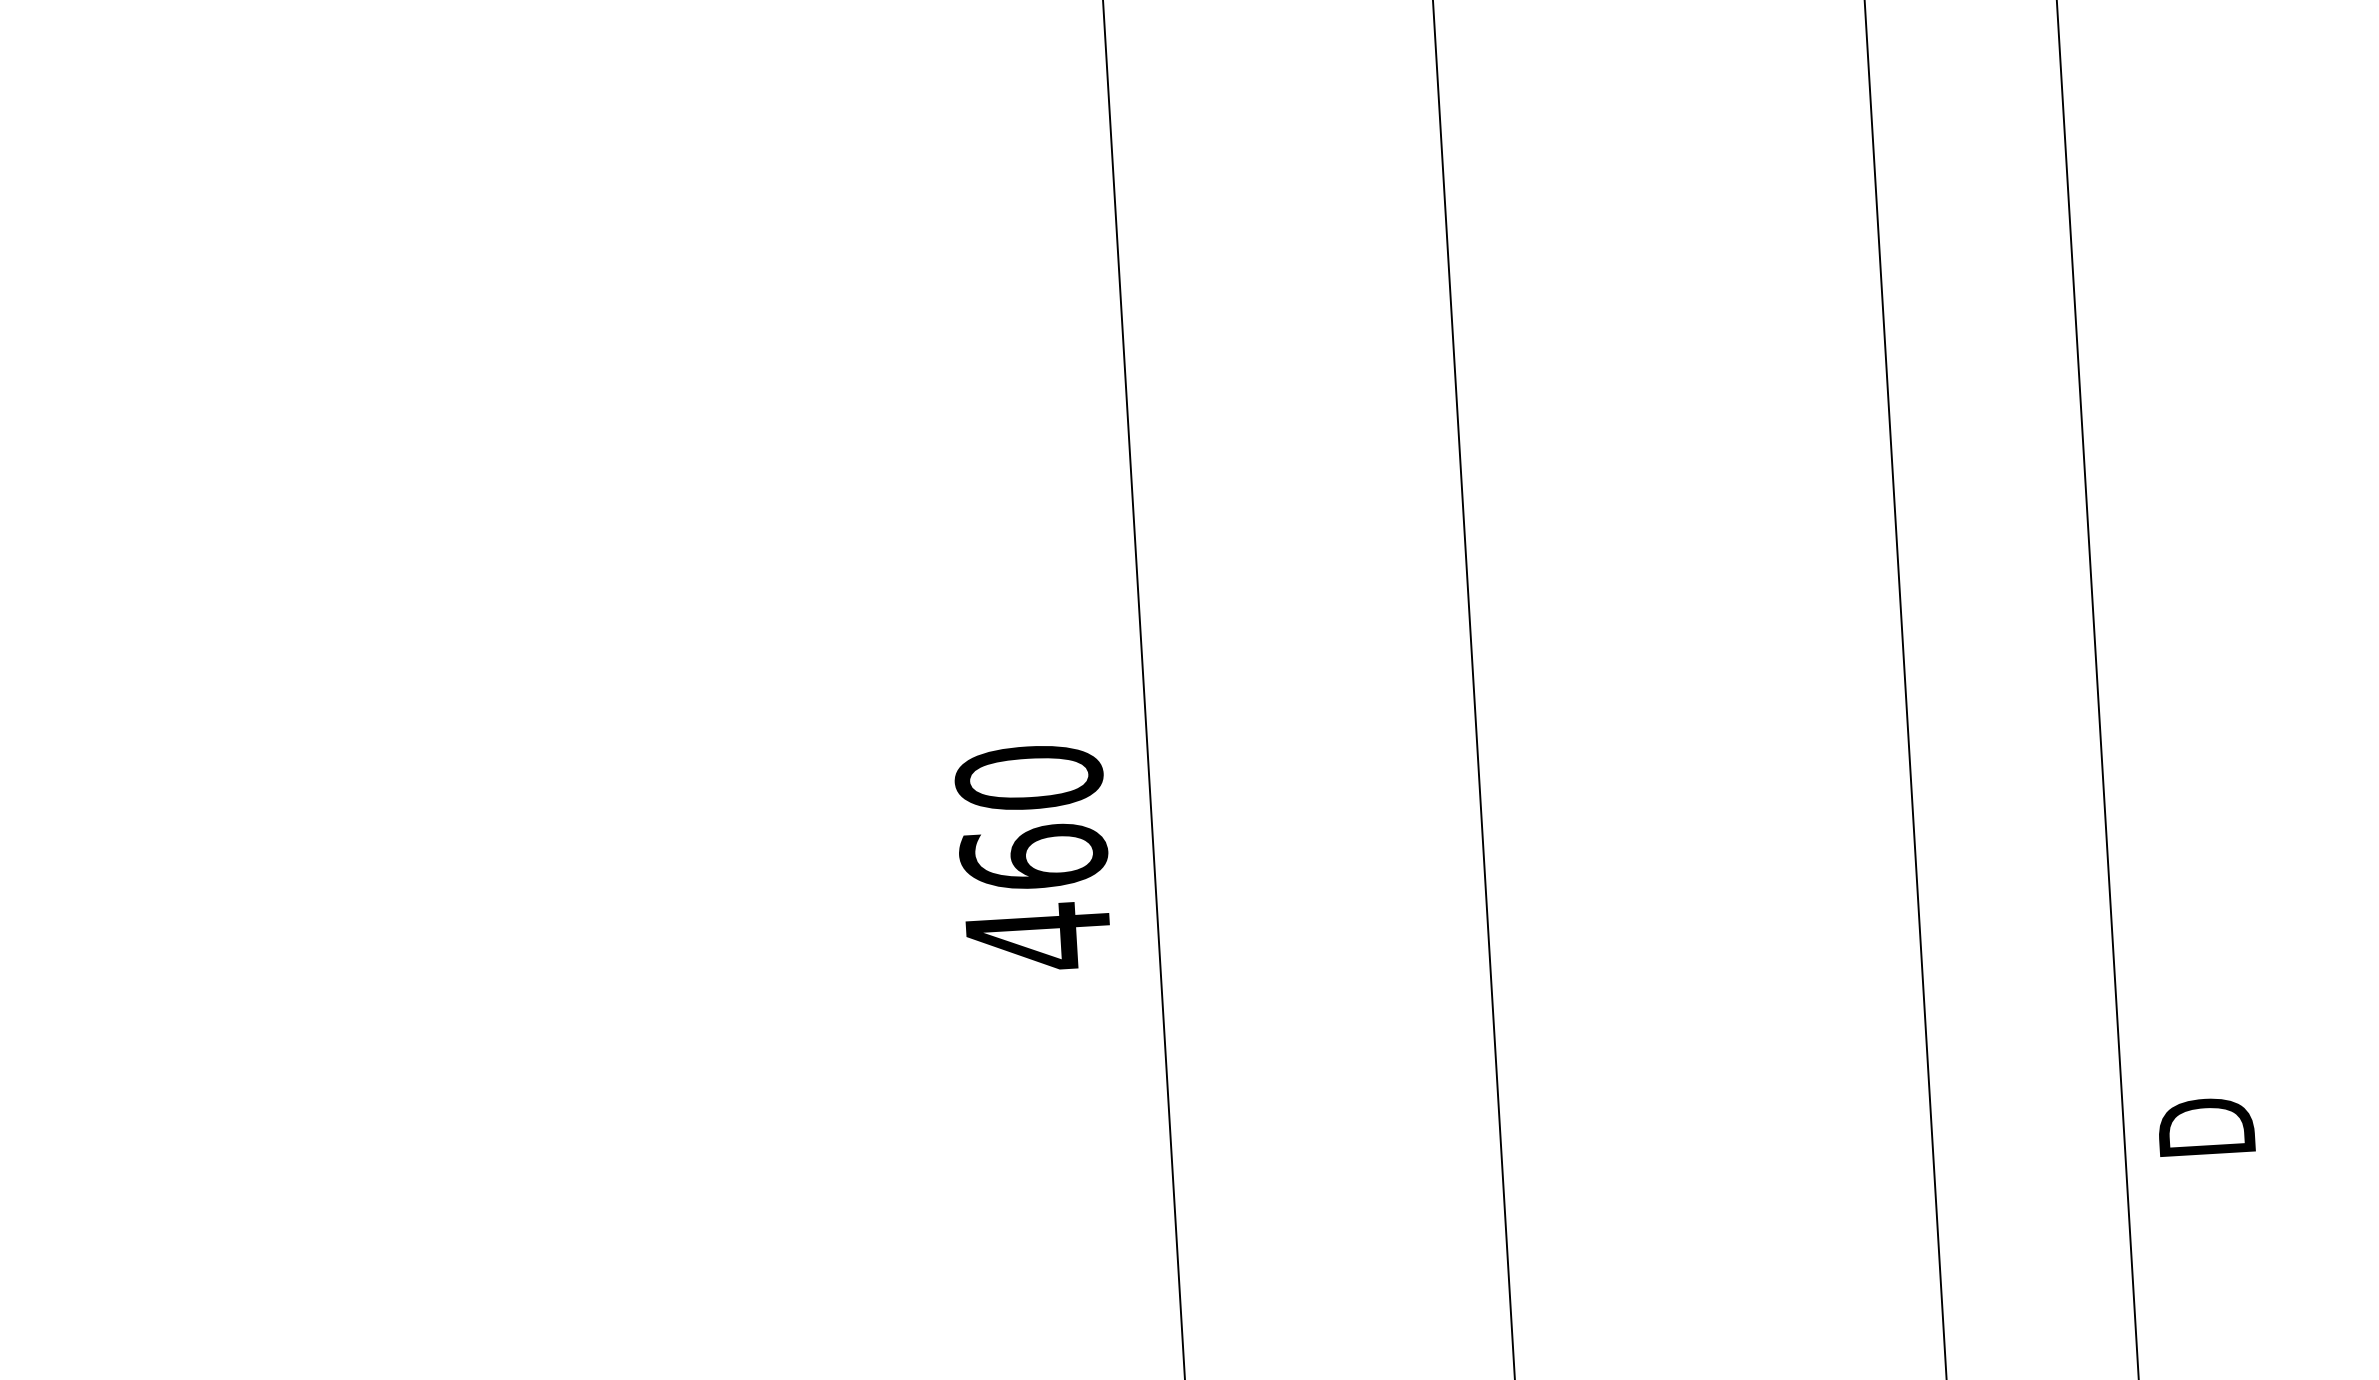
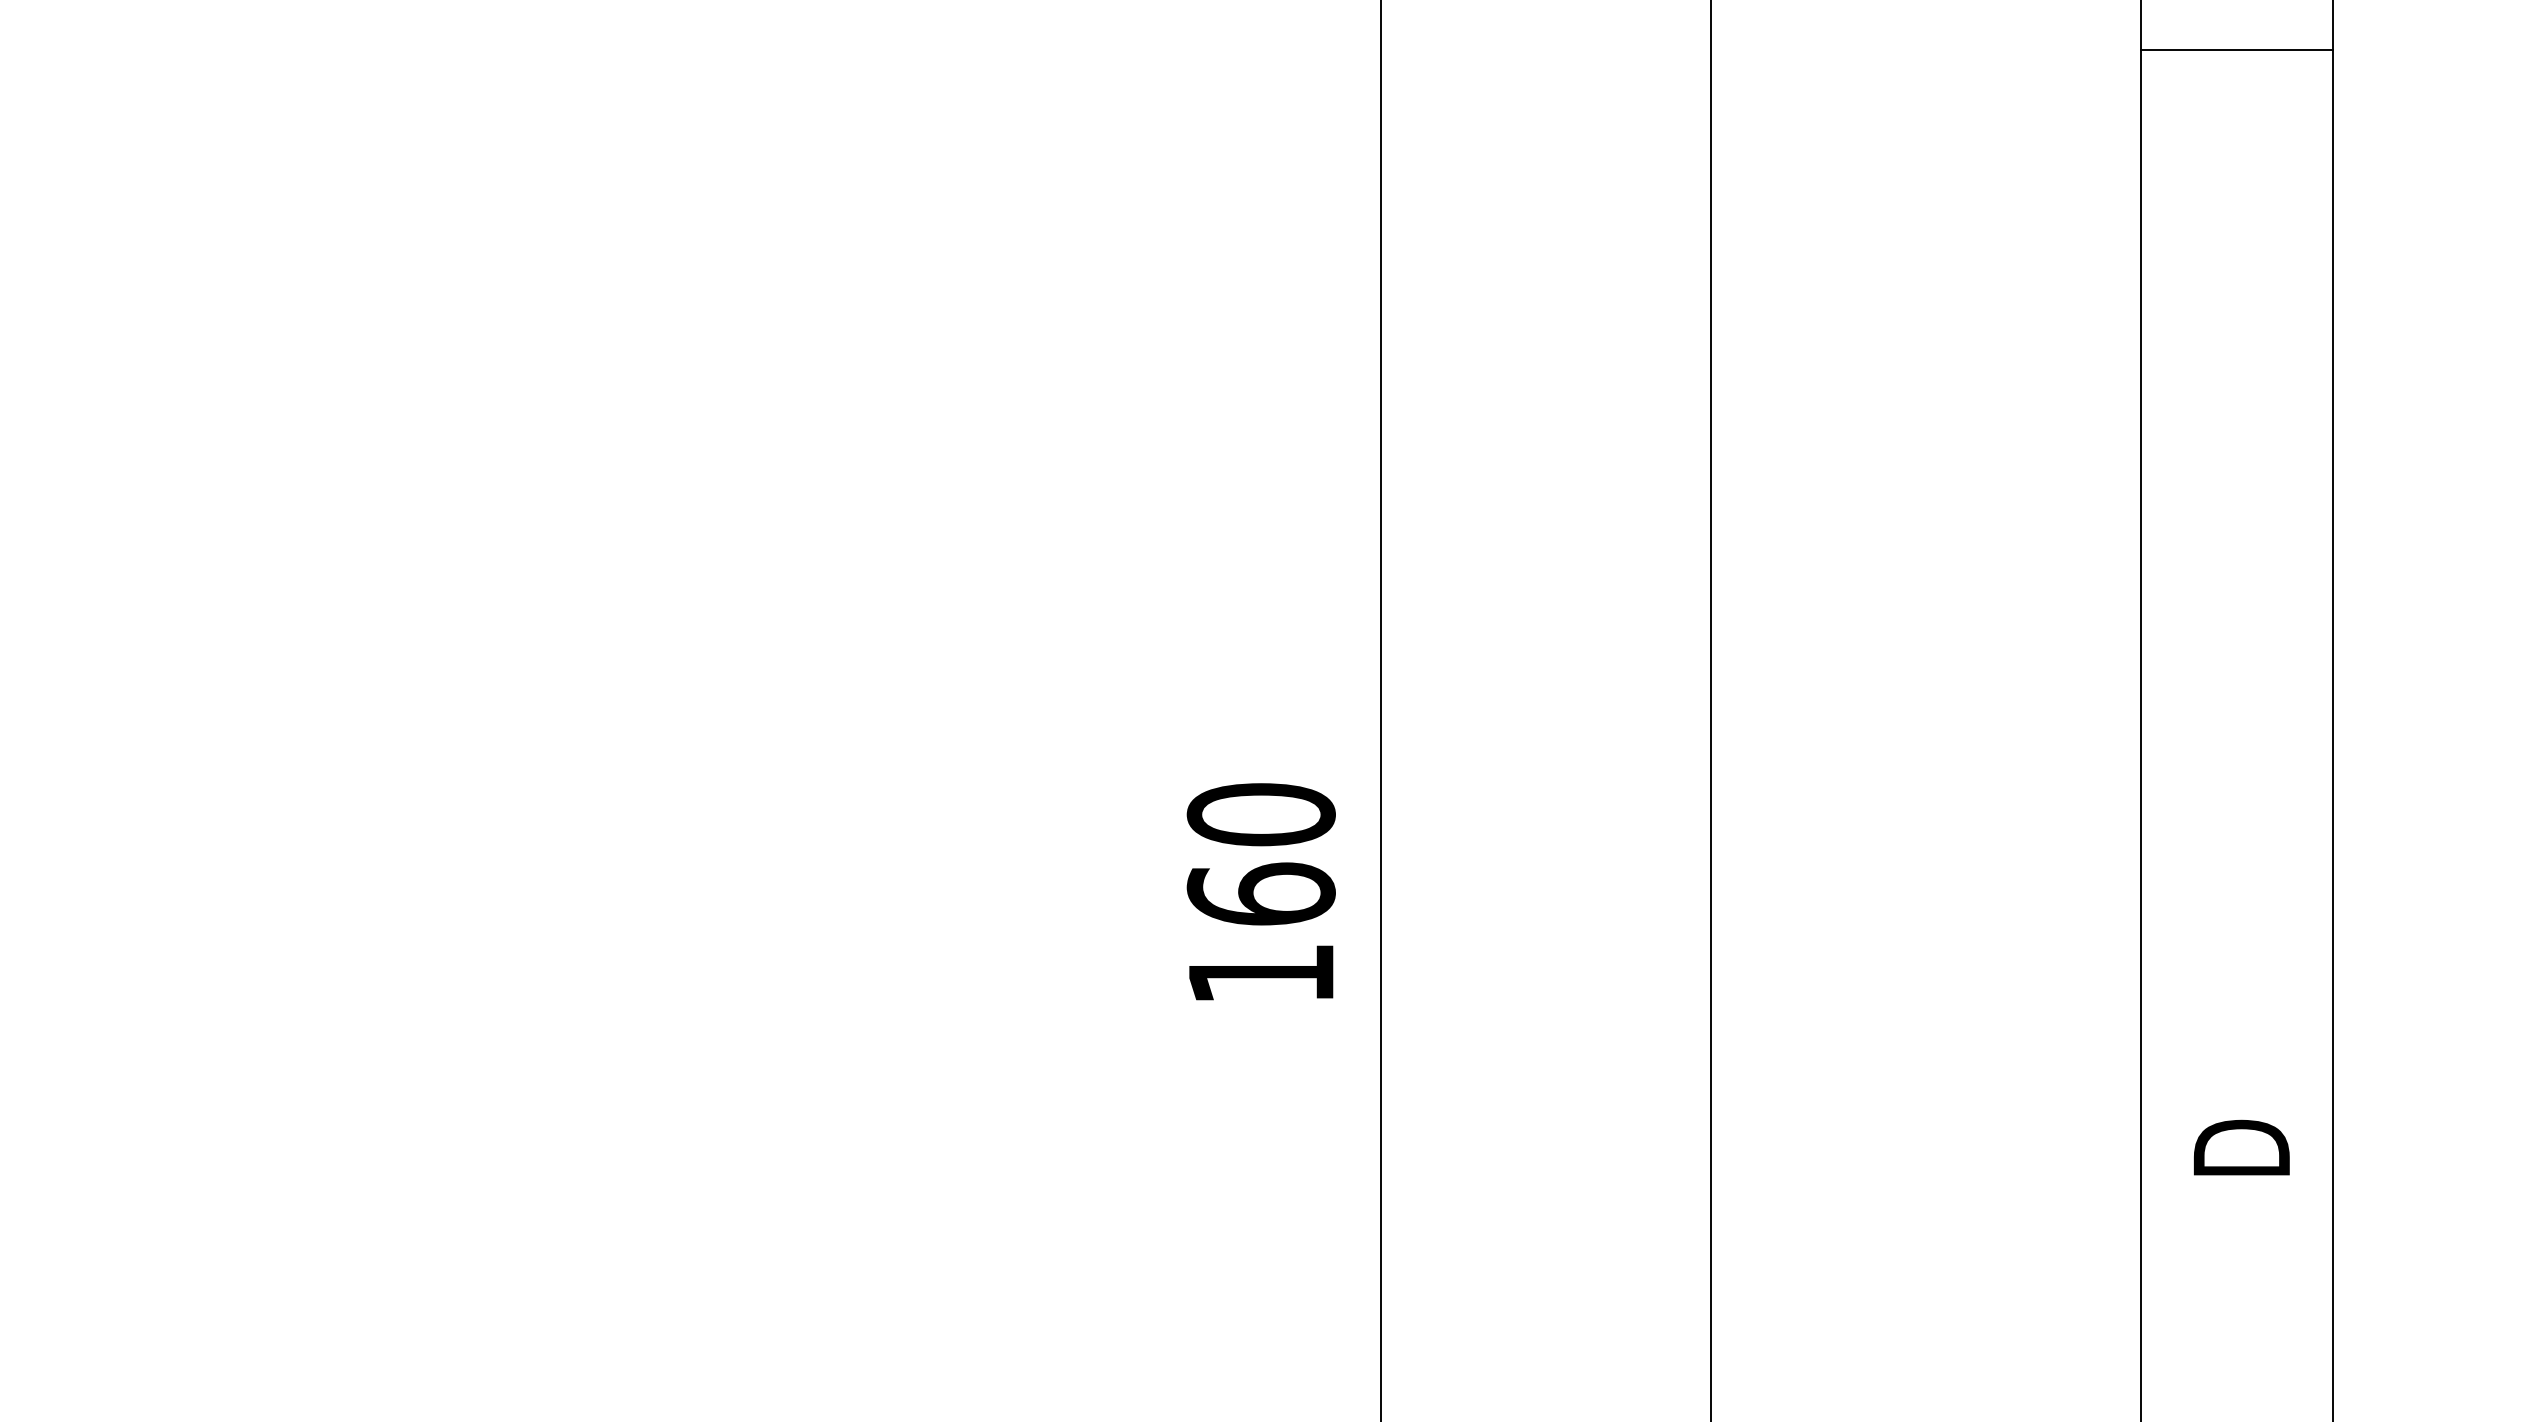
text: (1038, 937) -> (1261, 974), 460 -> 160
text: (2206, 1126) -> (2241, 1147), moved

